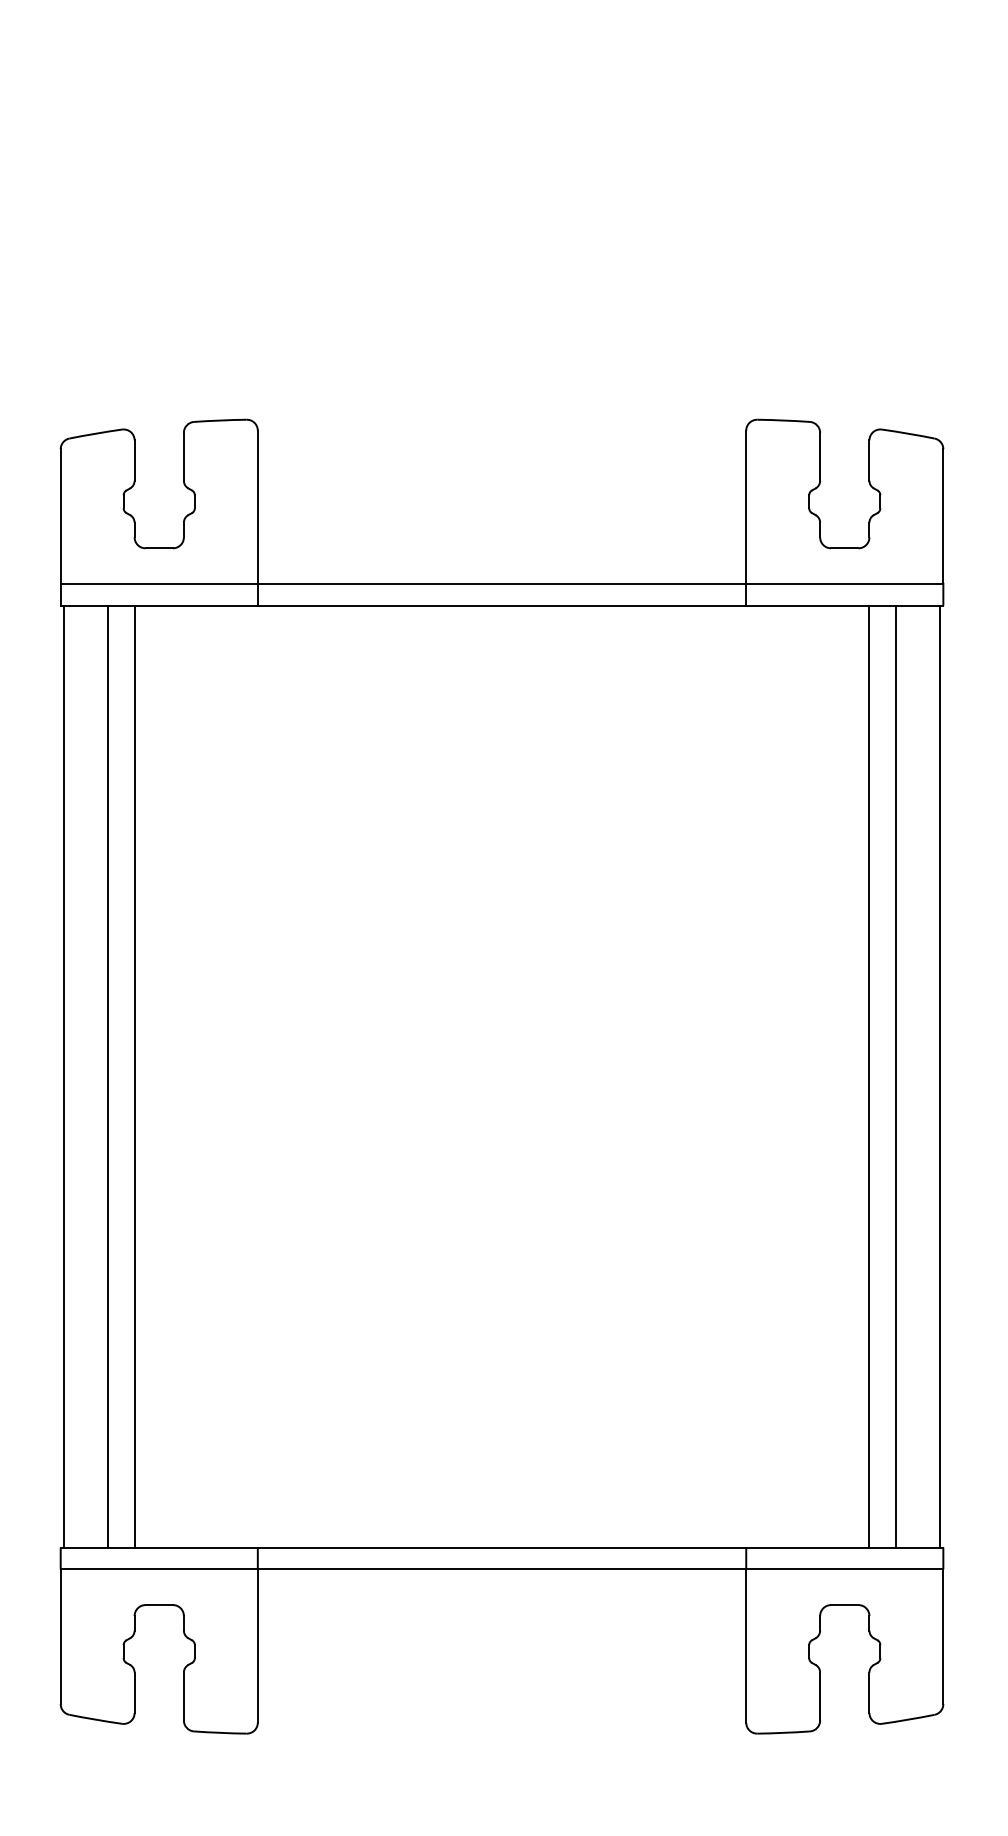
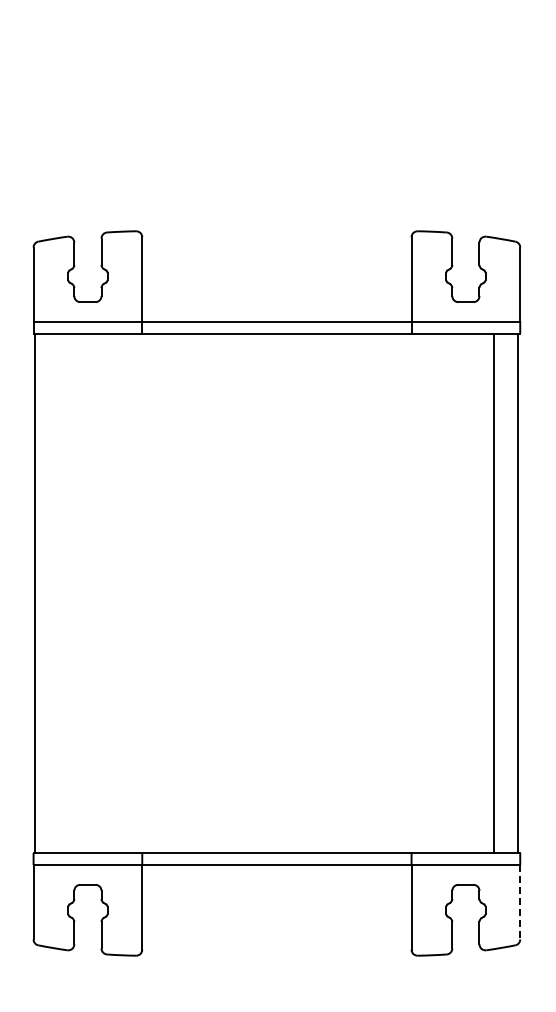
line: (107, 1076) -> (59, 593), removed
line: (134, 1076) -> (74, 593), removed
line: (869, 1076) -> (479, 593), removed
line: (943, 1637) -> (520, 902), solid -> dashed

